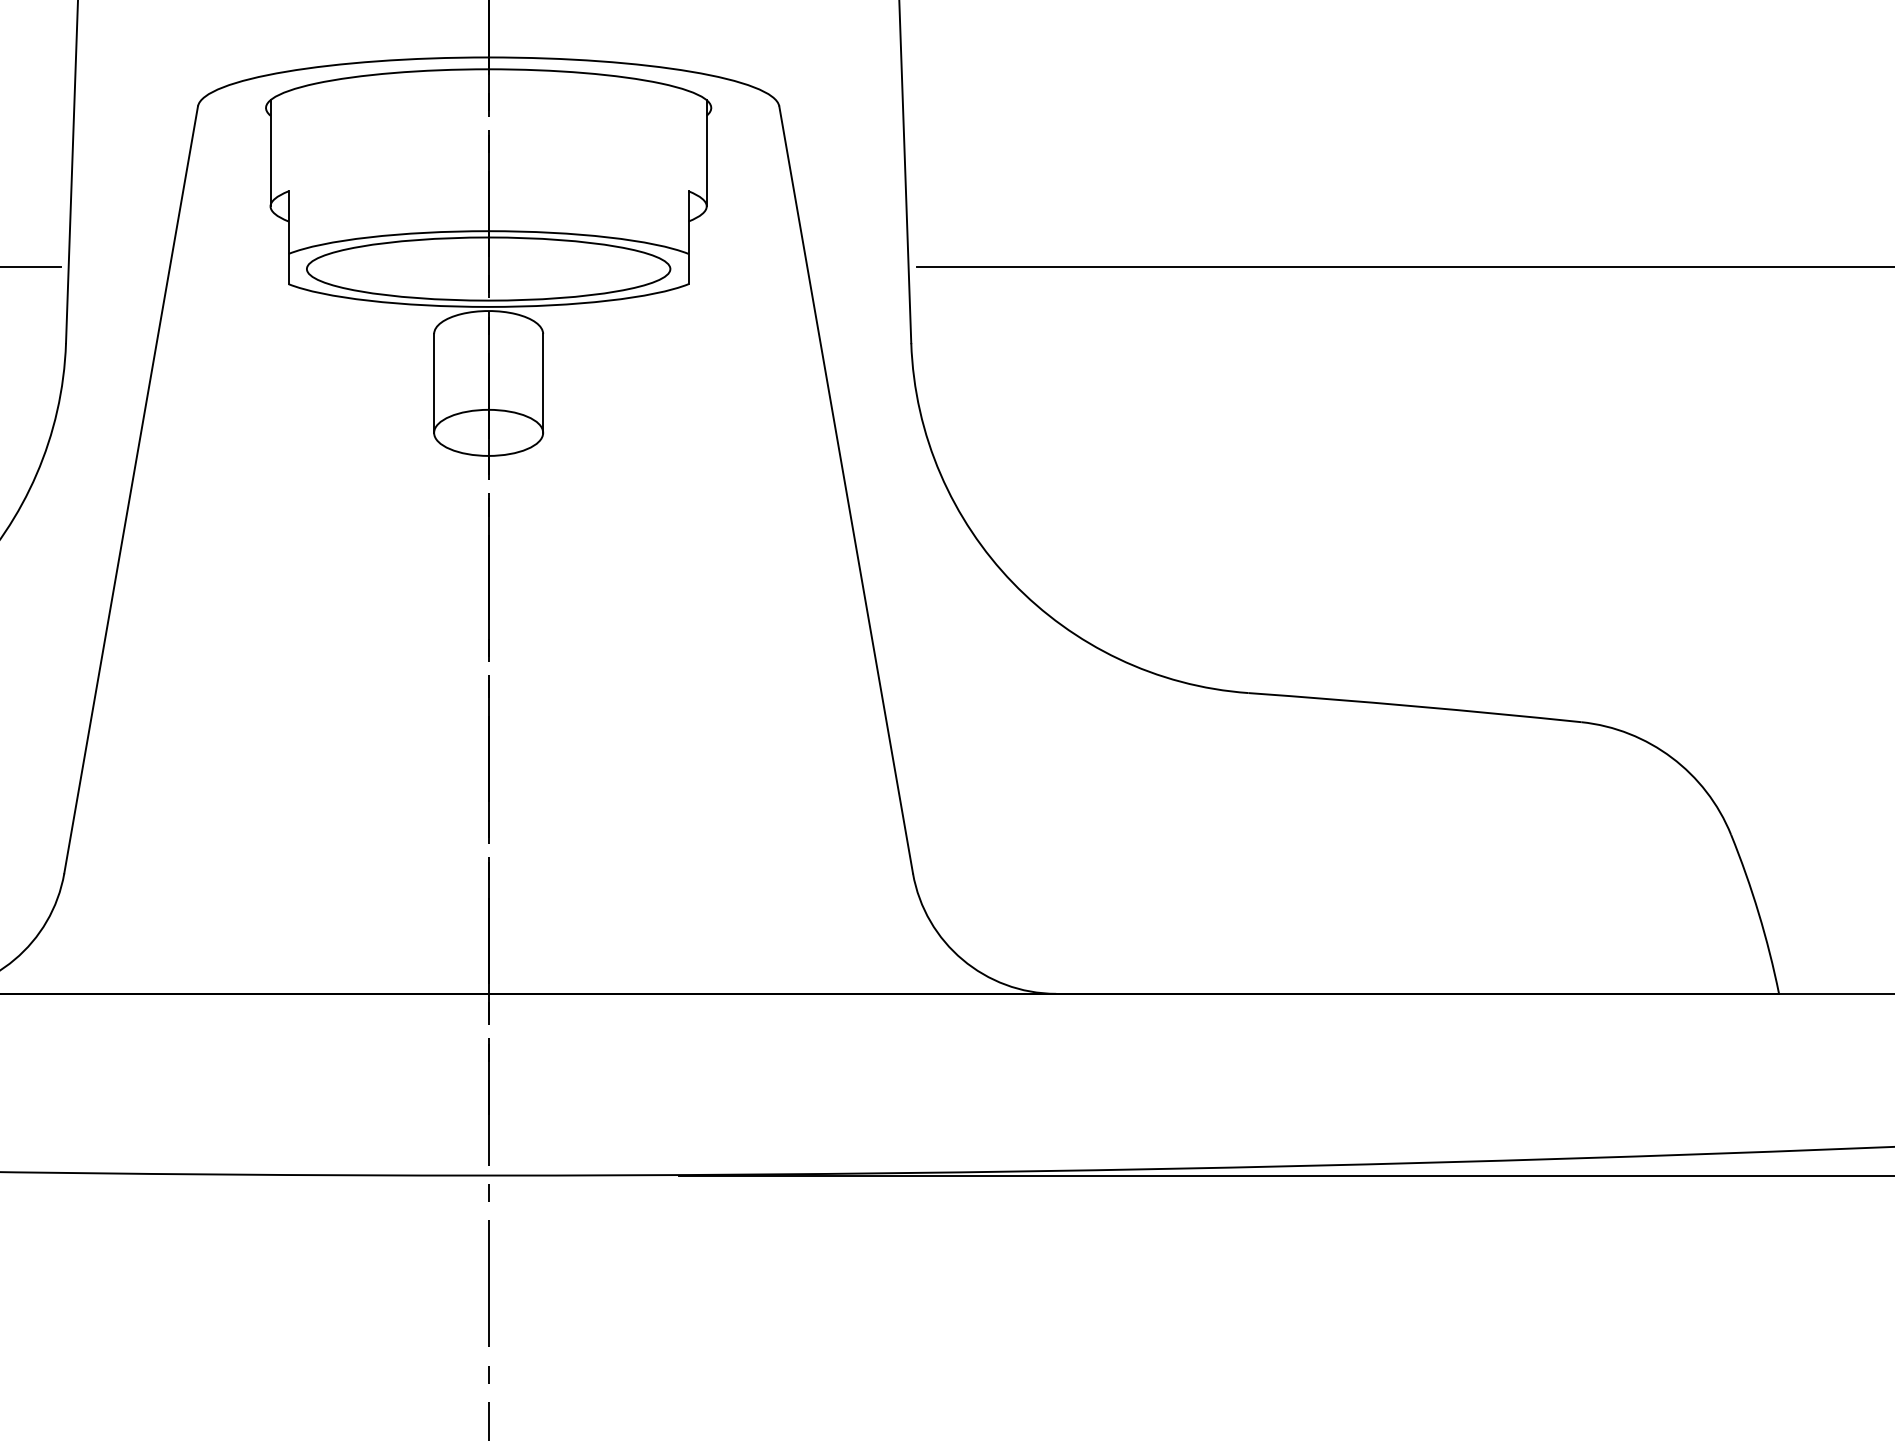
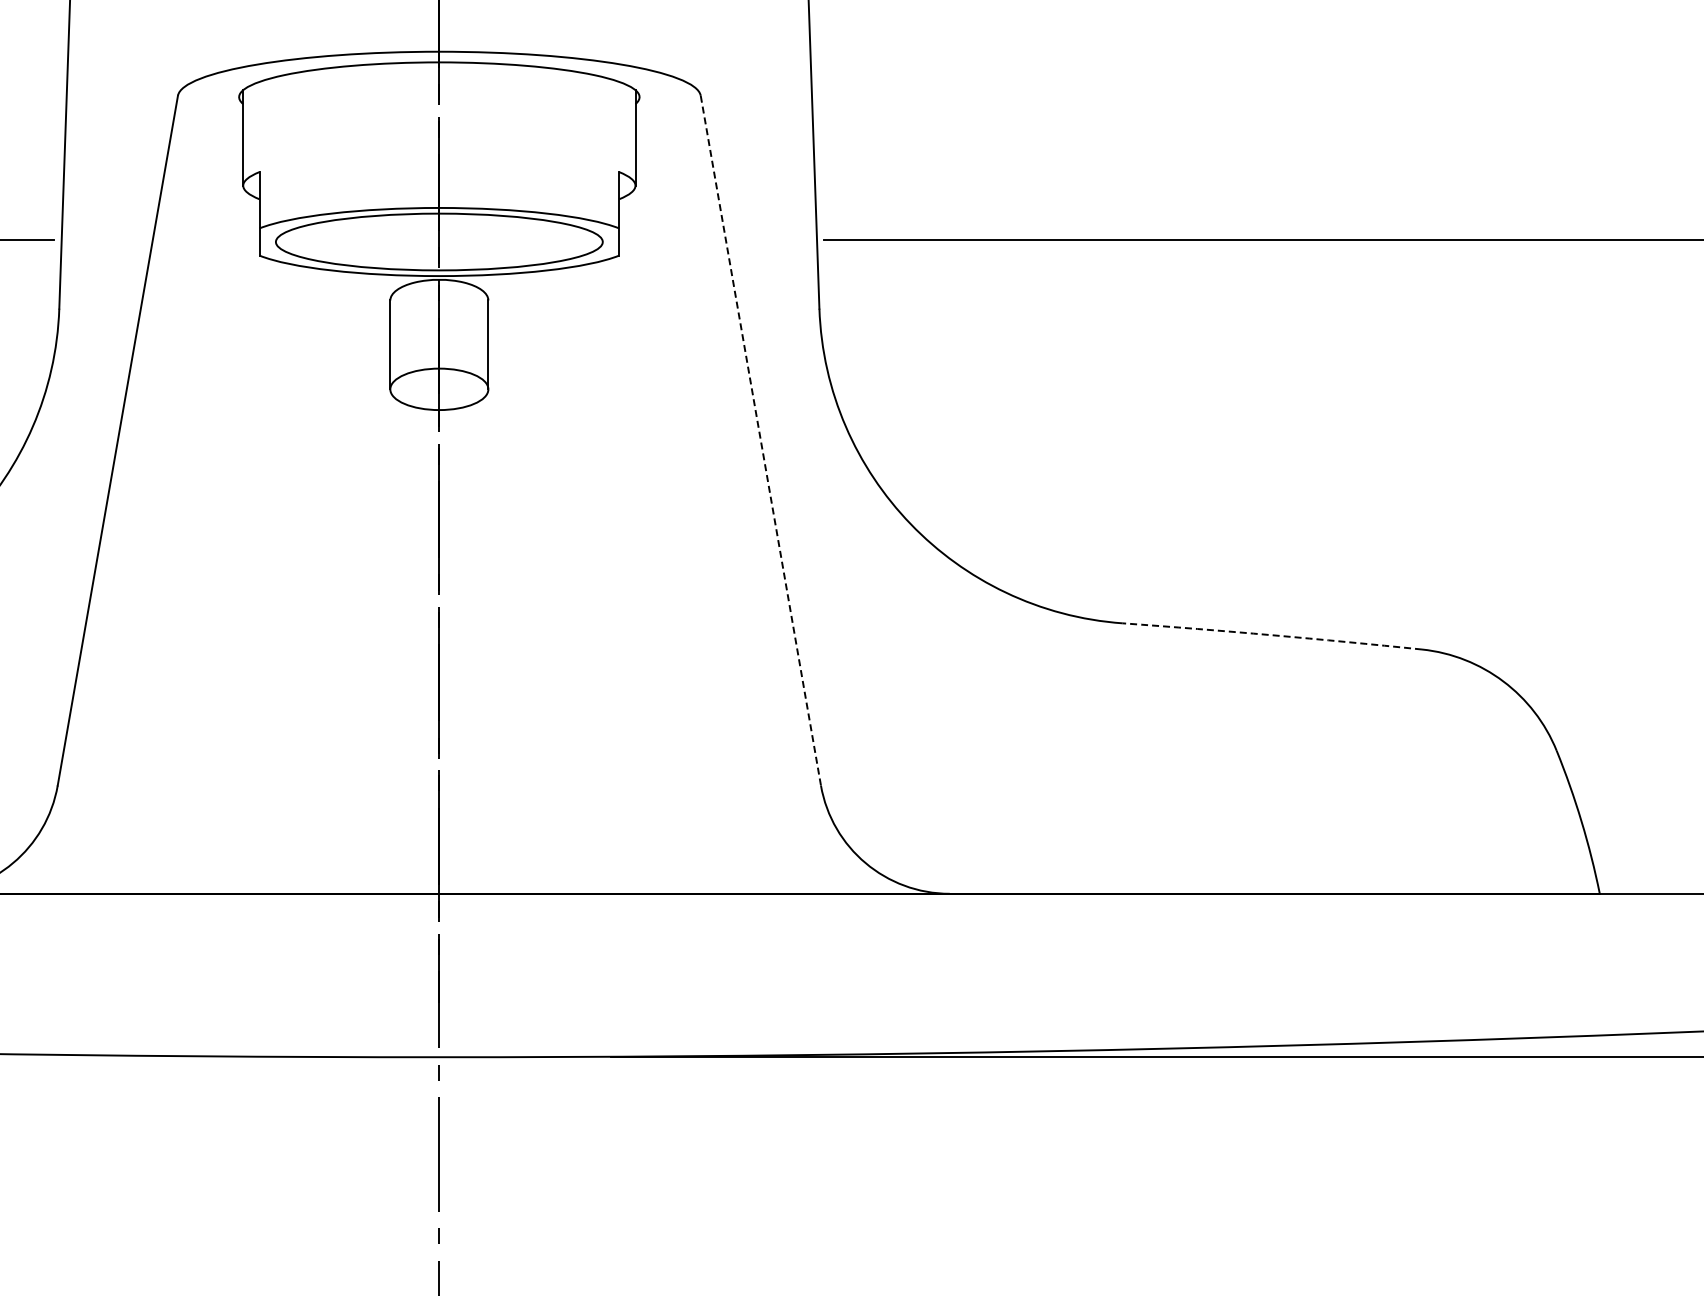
line: (845, 490) -> (760, 441), solid -> dashed
arc: (1415, 706) -> (1272, 635), solid -> dashed

